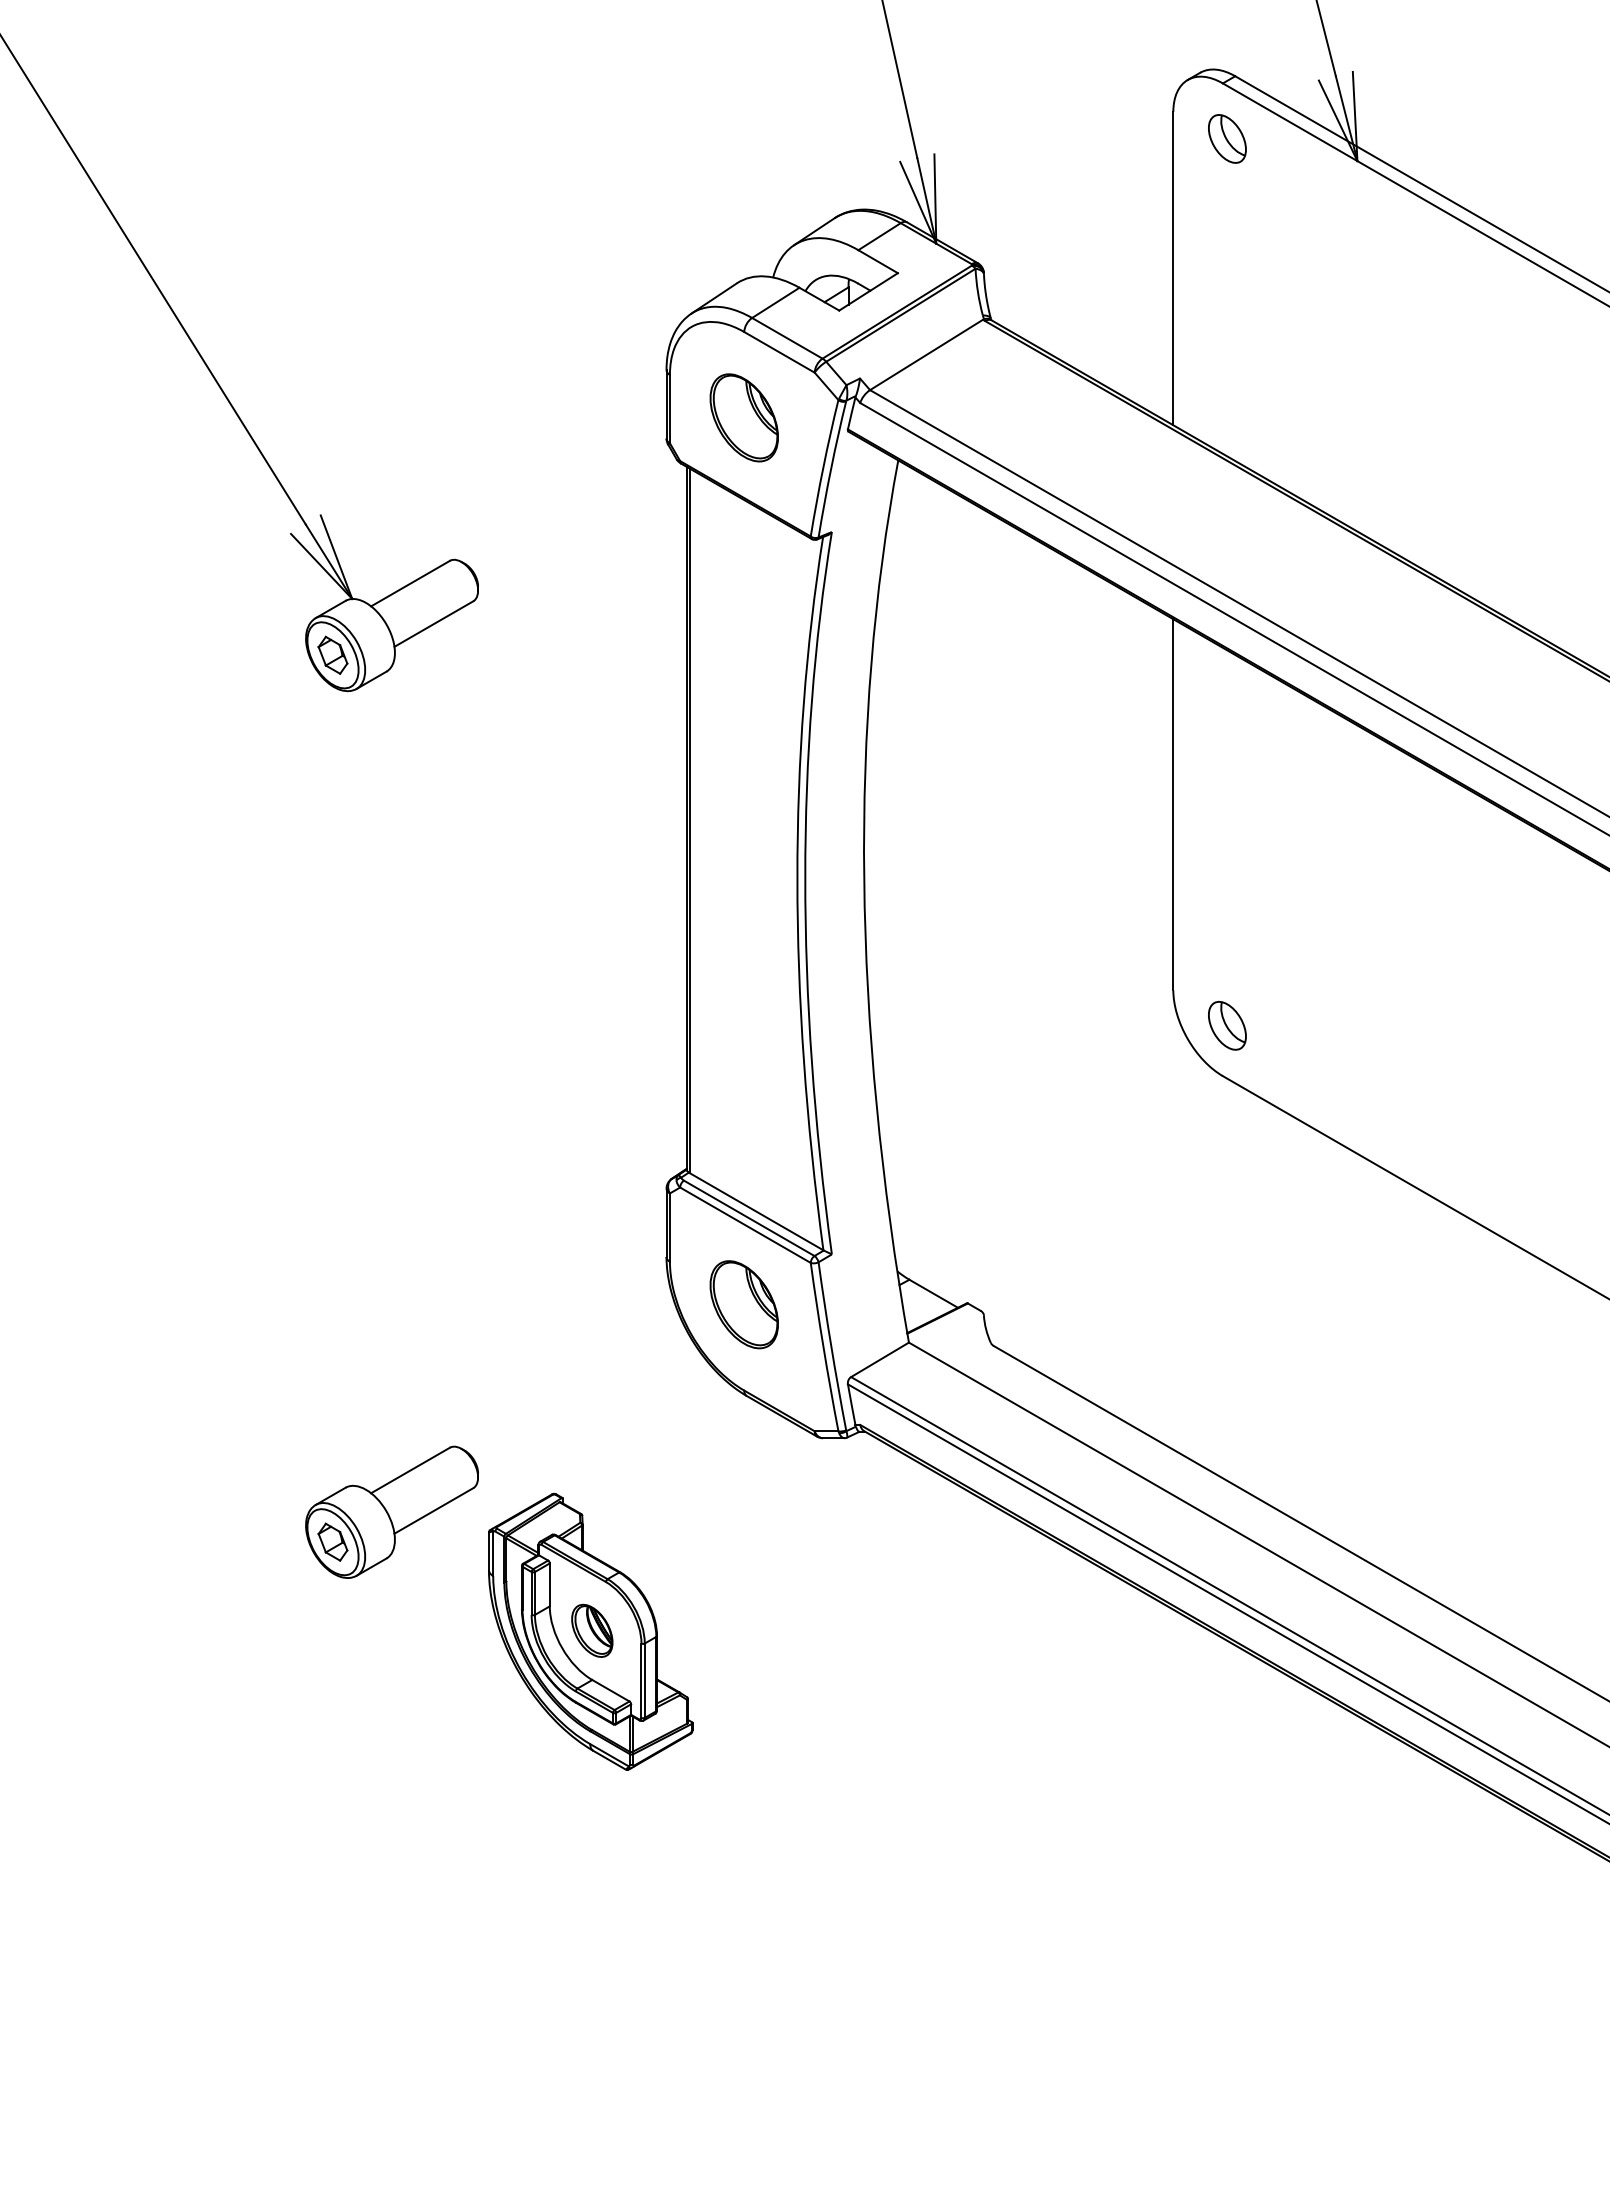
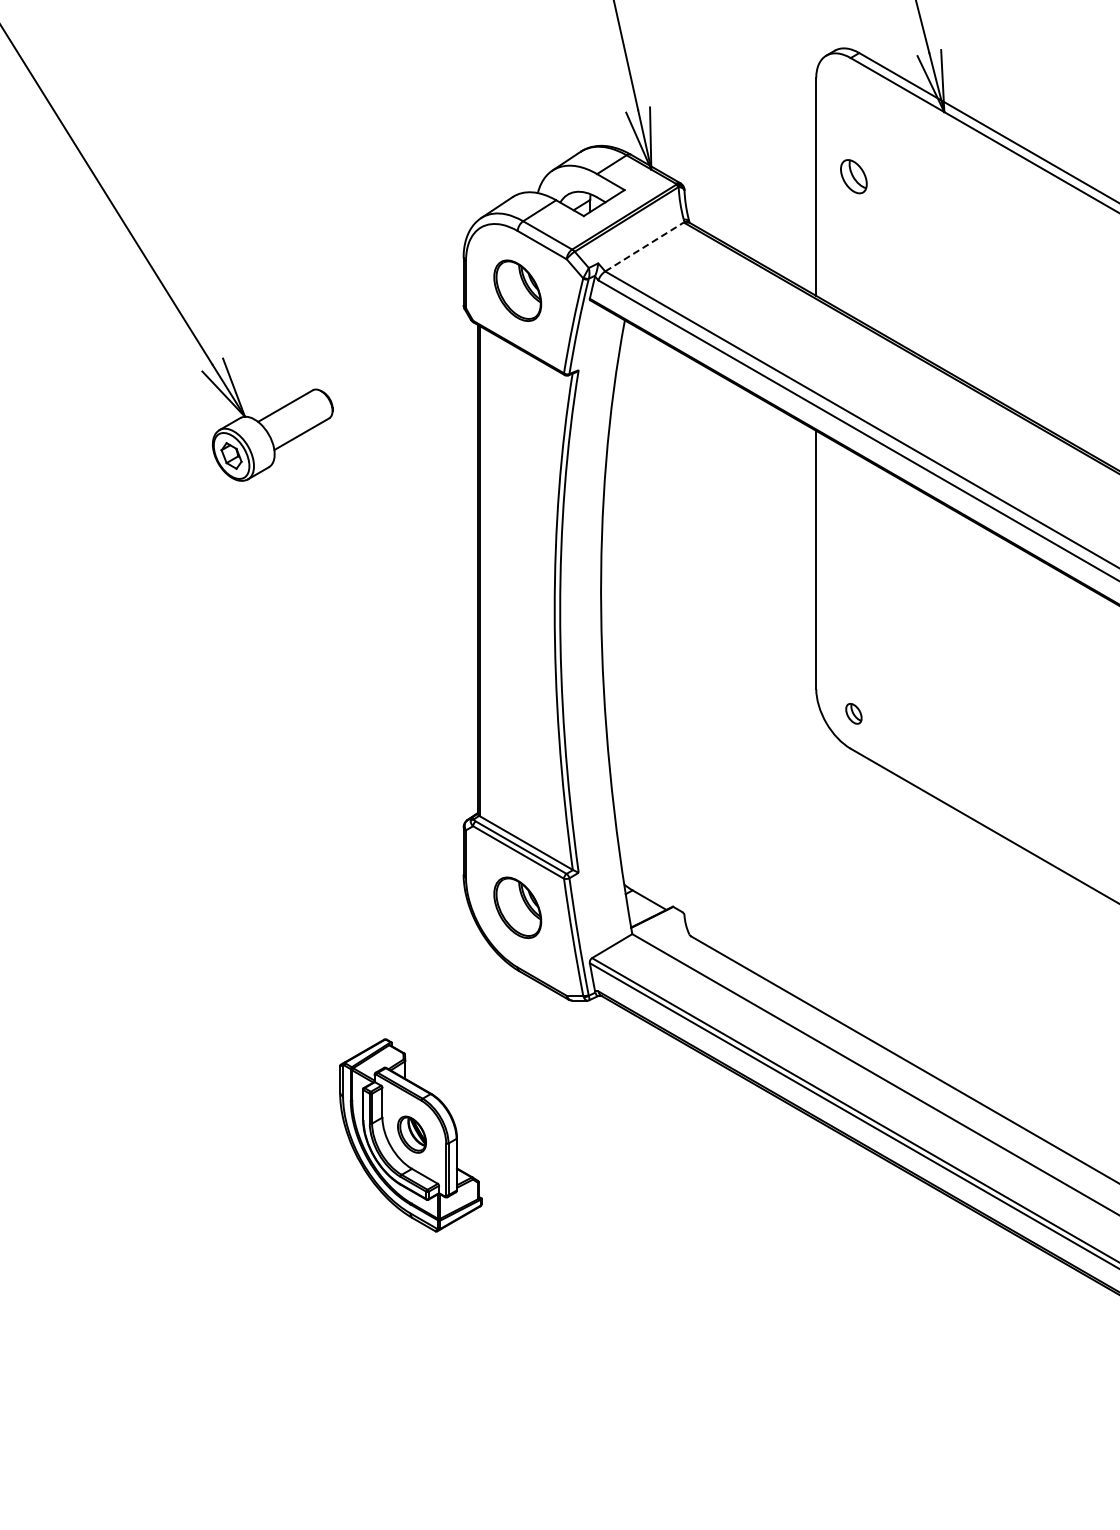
part: (1226, 138) -> (853, 176), moved
line: (927, 354) -> (645, 246), solid -> dashed
part: (1226, 1025) -> (853, 713), size x0.6
part: (391, 1511) -> (272, 1051), removed

